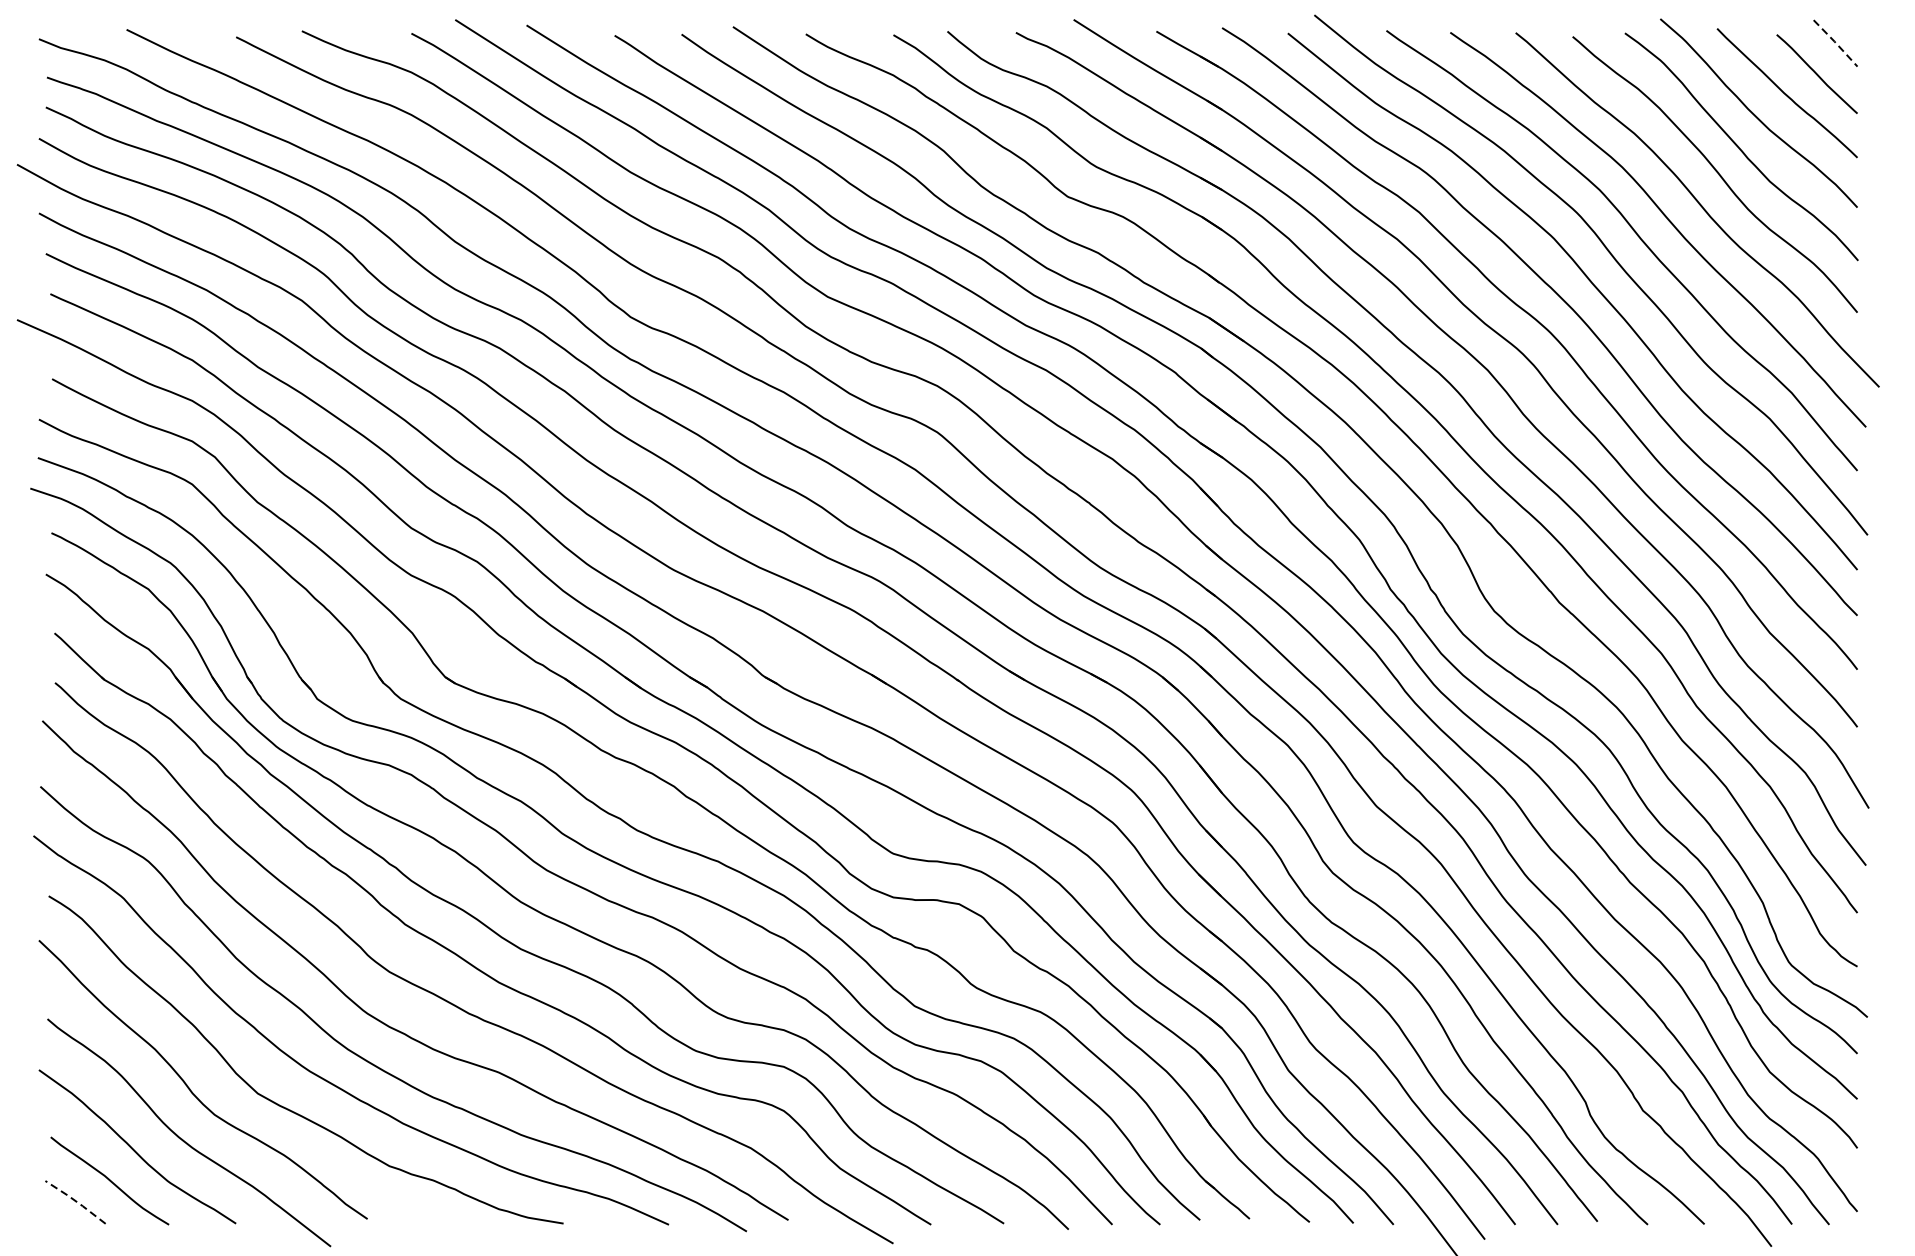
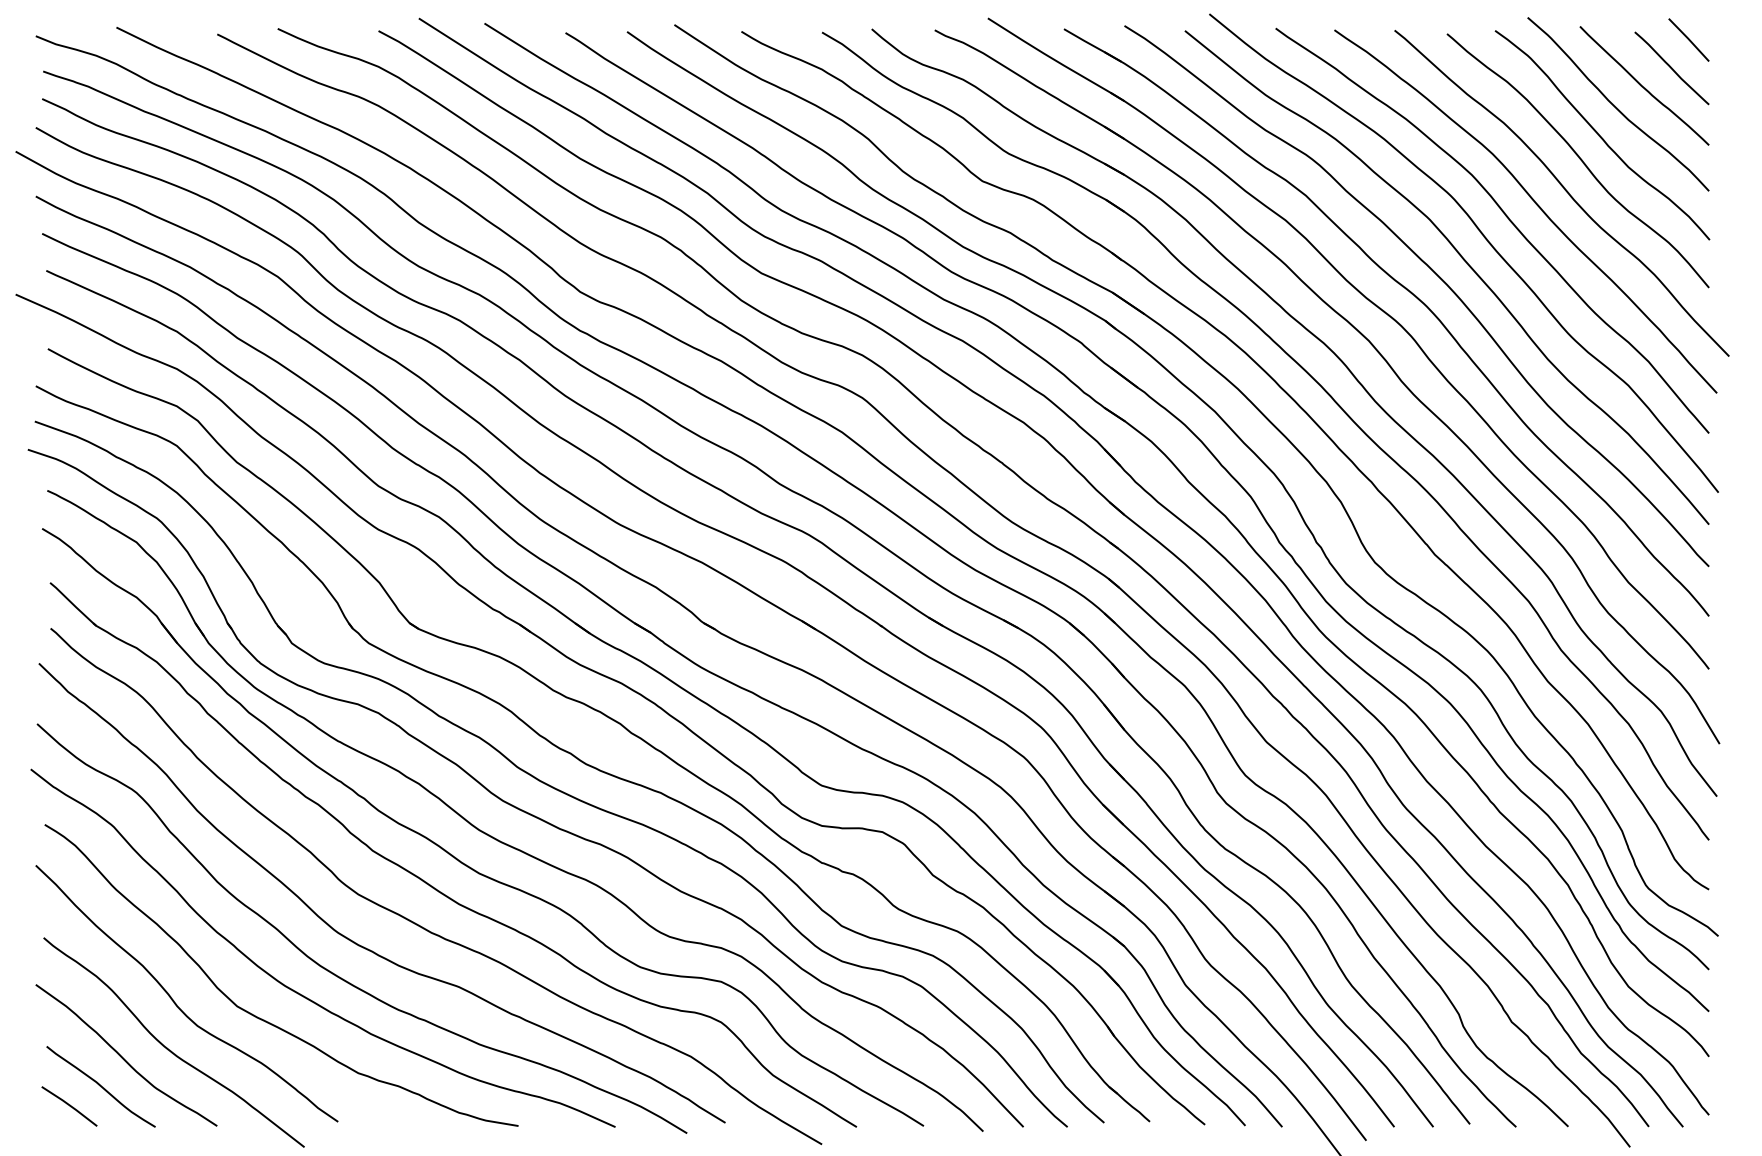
line: (1836, 42) -> (1689, 39), dashed -> solid
line: (75, 1201) -> (69, 1105), dashed -> solid

